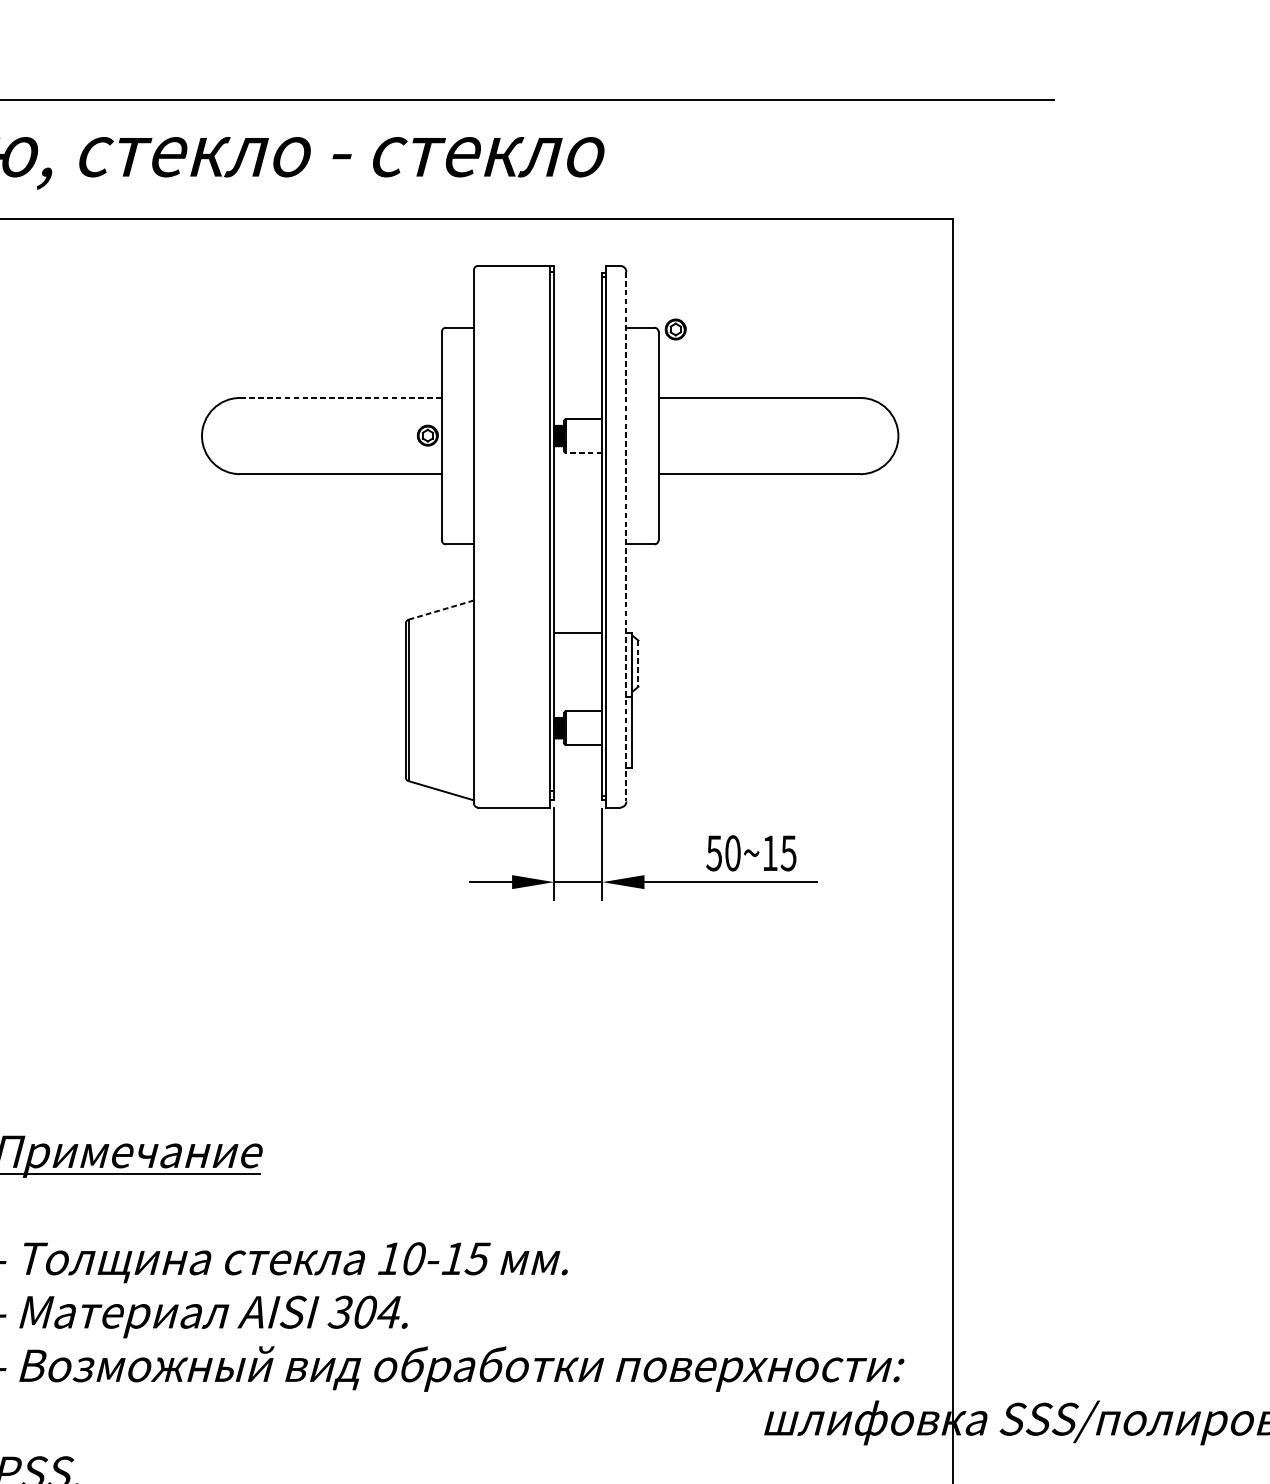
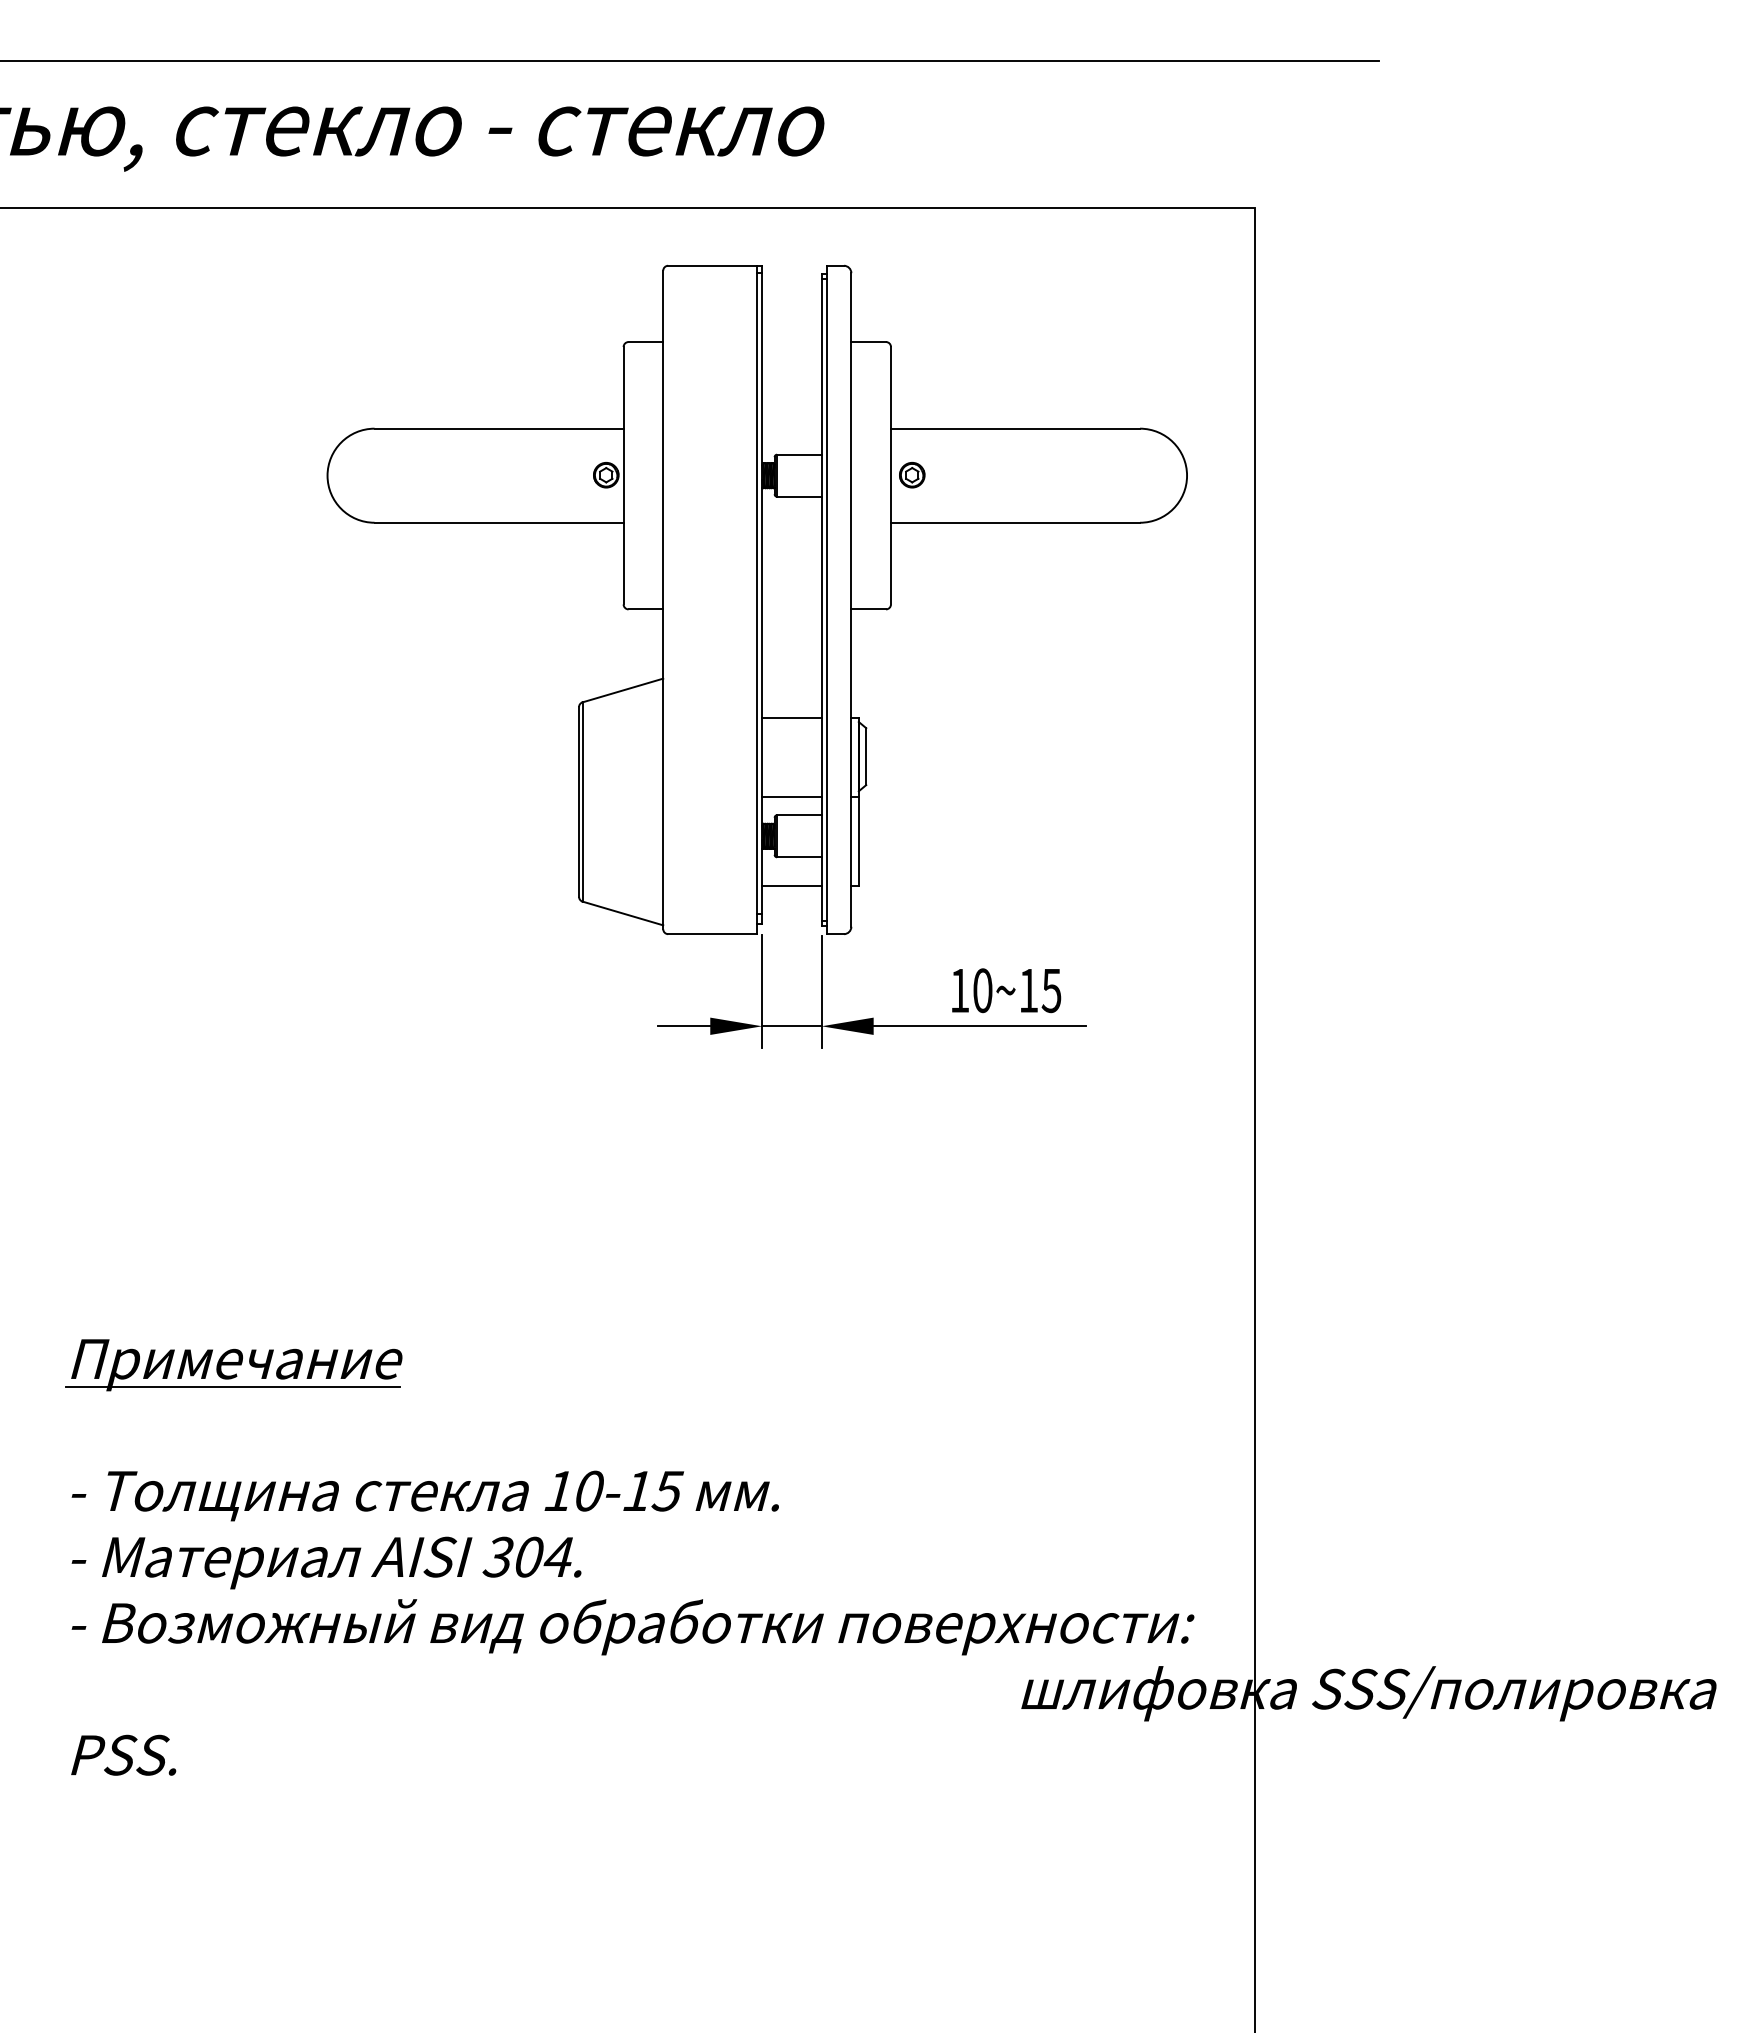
part: (675, 329) -> (912, 475), moved
line: (341, 397) -> (499, 428), dashed -> solid
line: (583, 452) -> (798, 496), dashed -> solid
line: (626, 536) -> (851, 599), dashed -> solid
line: (440, 610) -> (622, 690), dashed -> solid
line: (638, 664) -> (866, 757), dashed -> solid
line: (577, 696) -> (791, 797), added
line: (577, 768) -> (791, 885), added
text: (714, 853) -> (959, 991), 50~15 -> 10~15

